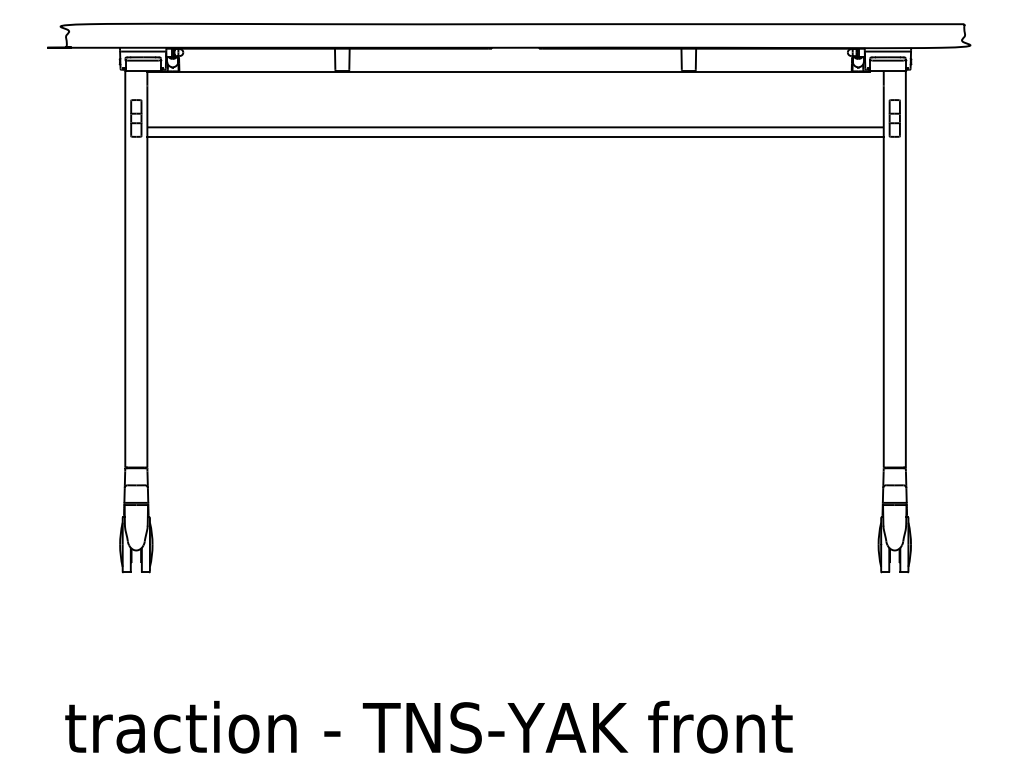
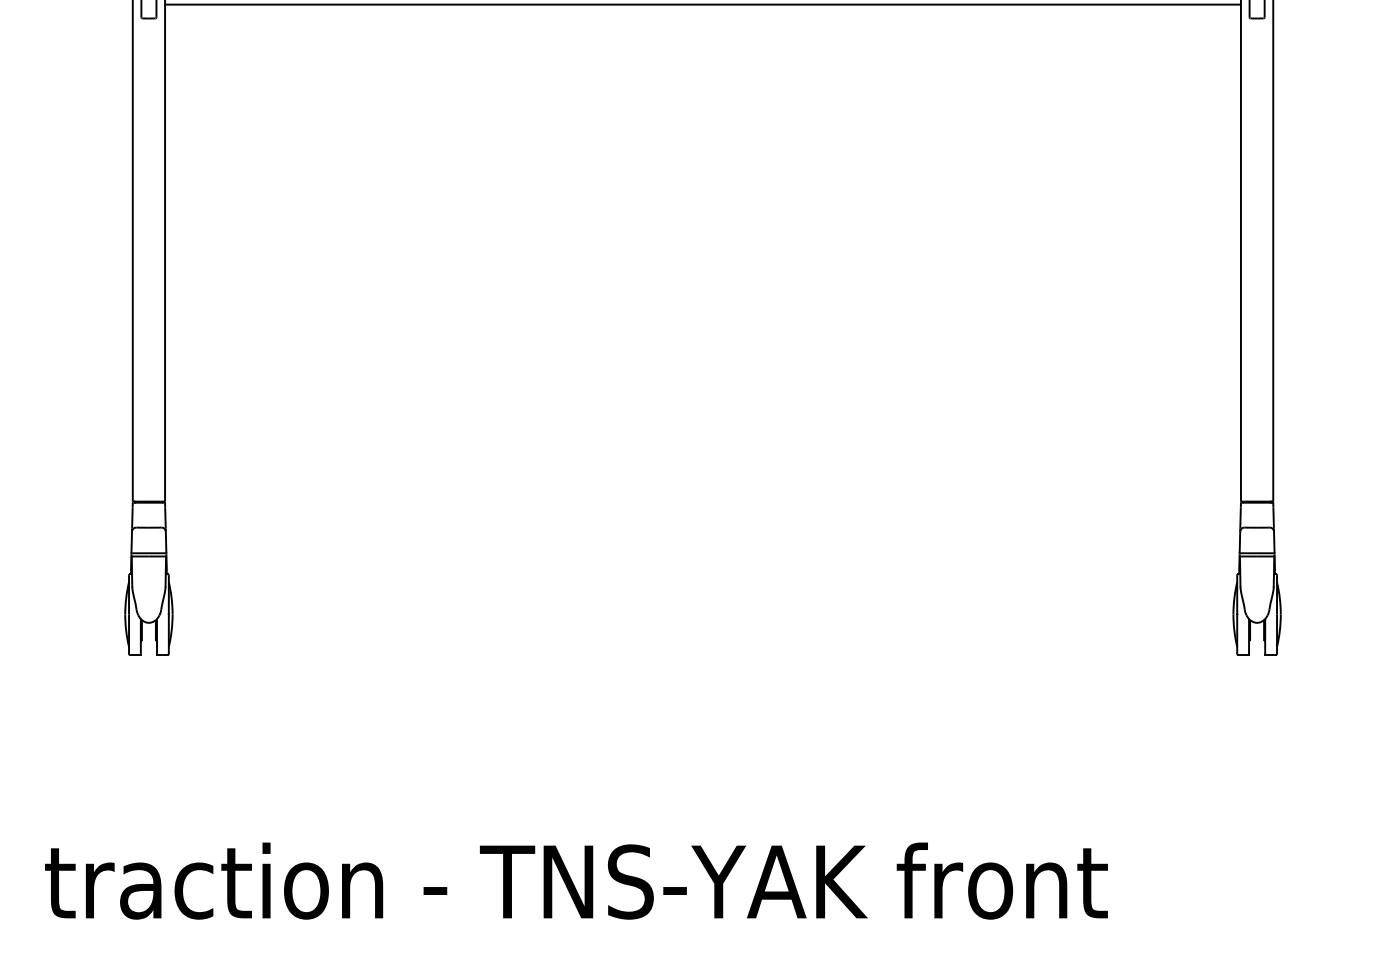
line: (515, 137) -> (702, 19), removed

